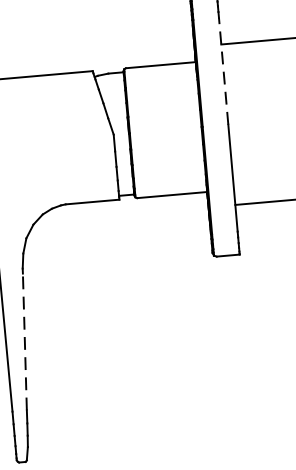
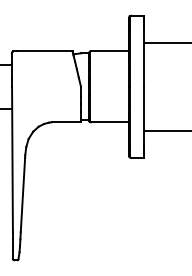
line: (223, 71) -> (143, 57), dashed -> solid
line: (23, 341) -> (22, 194), dashed -> solid

